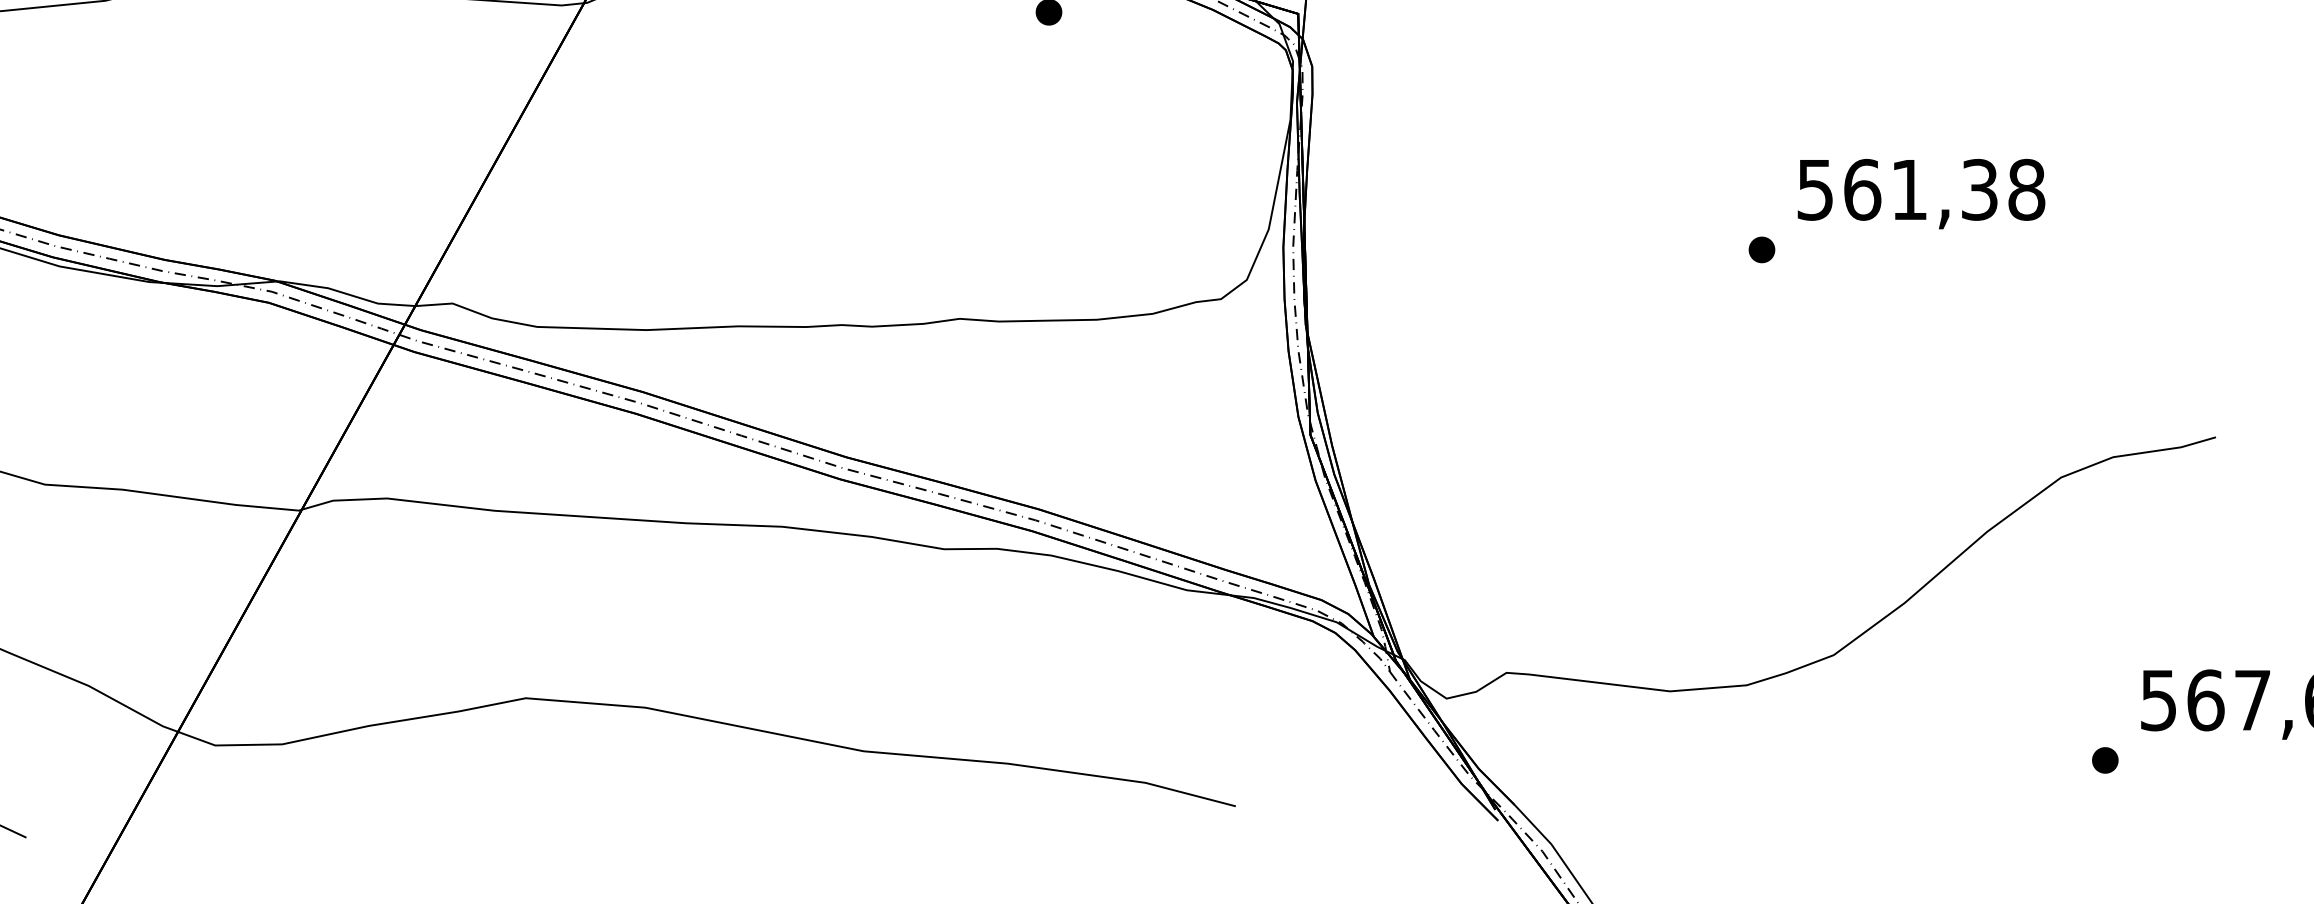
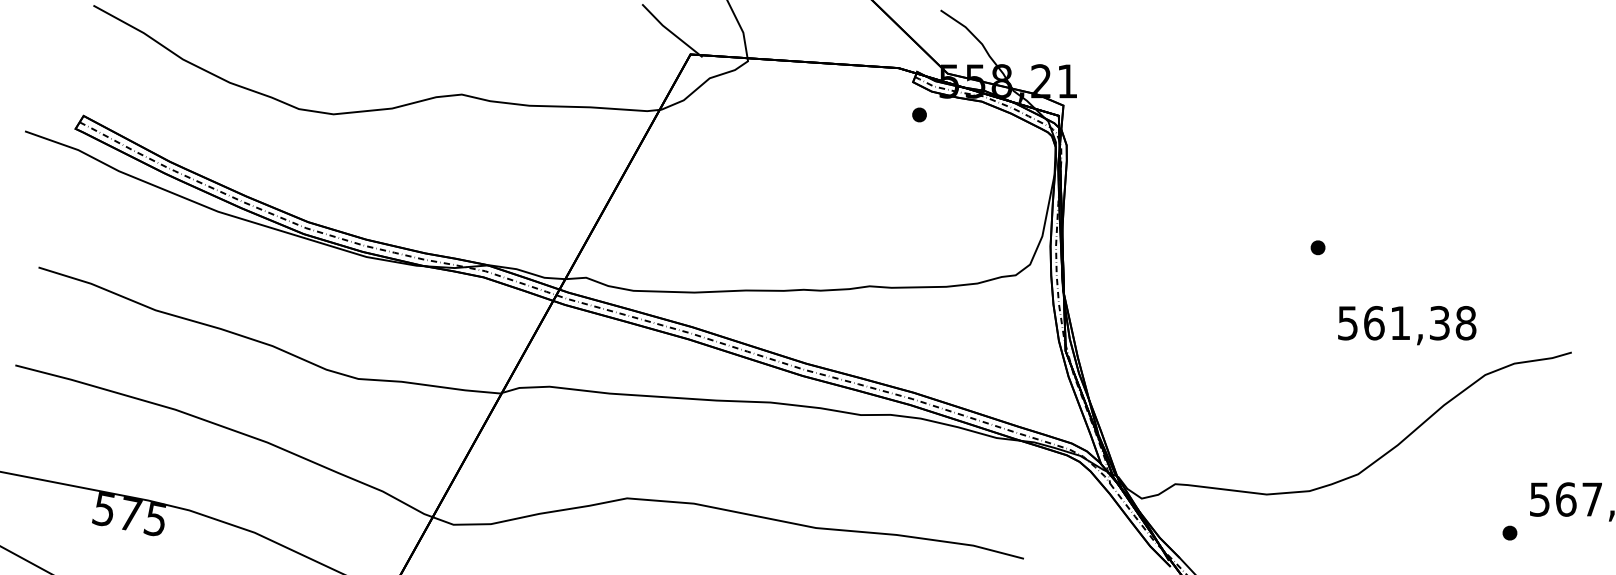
text: (1921, 193) -> (1407, 325), moved

